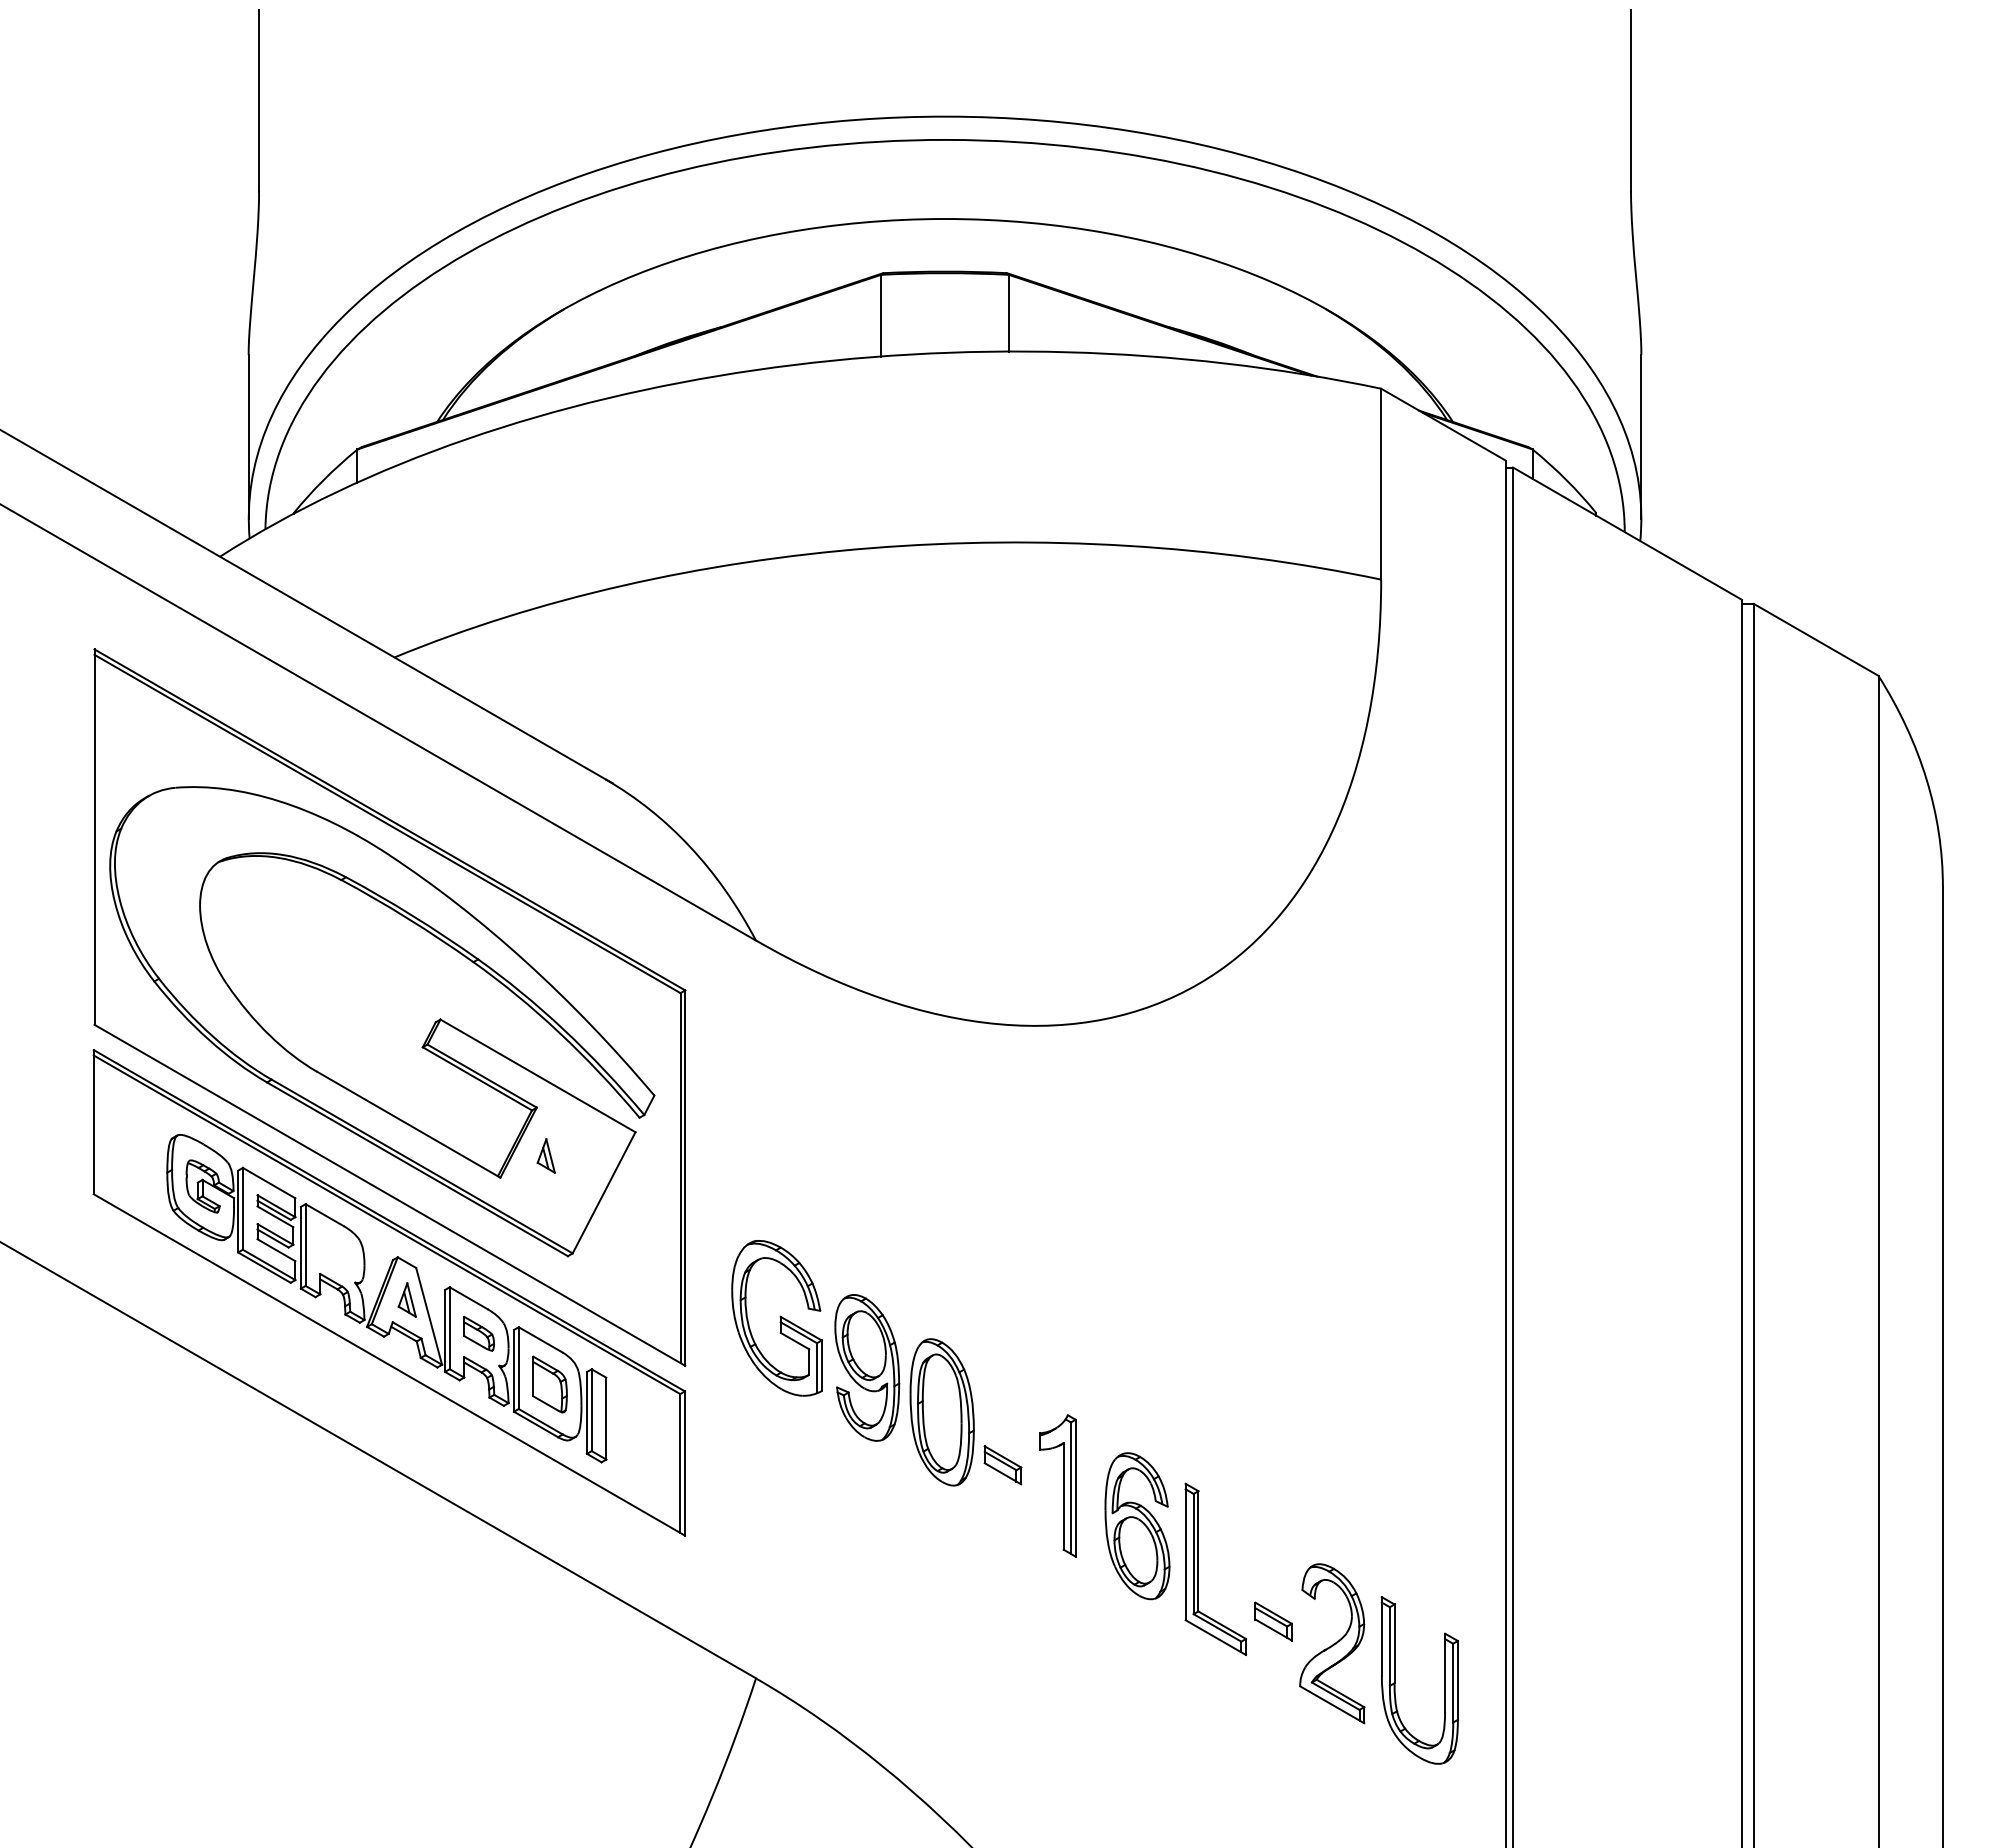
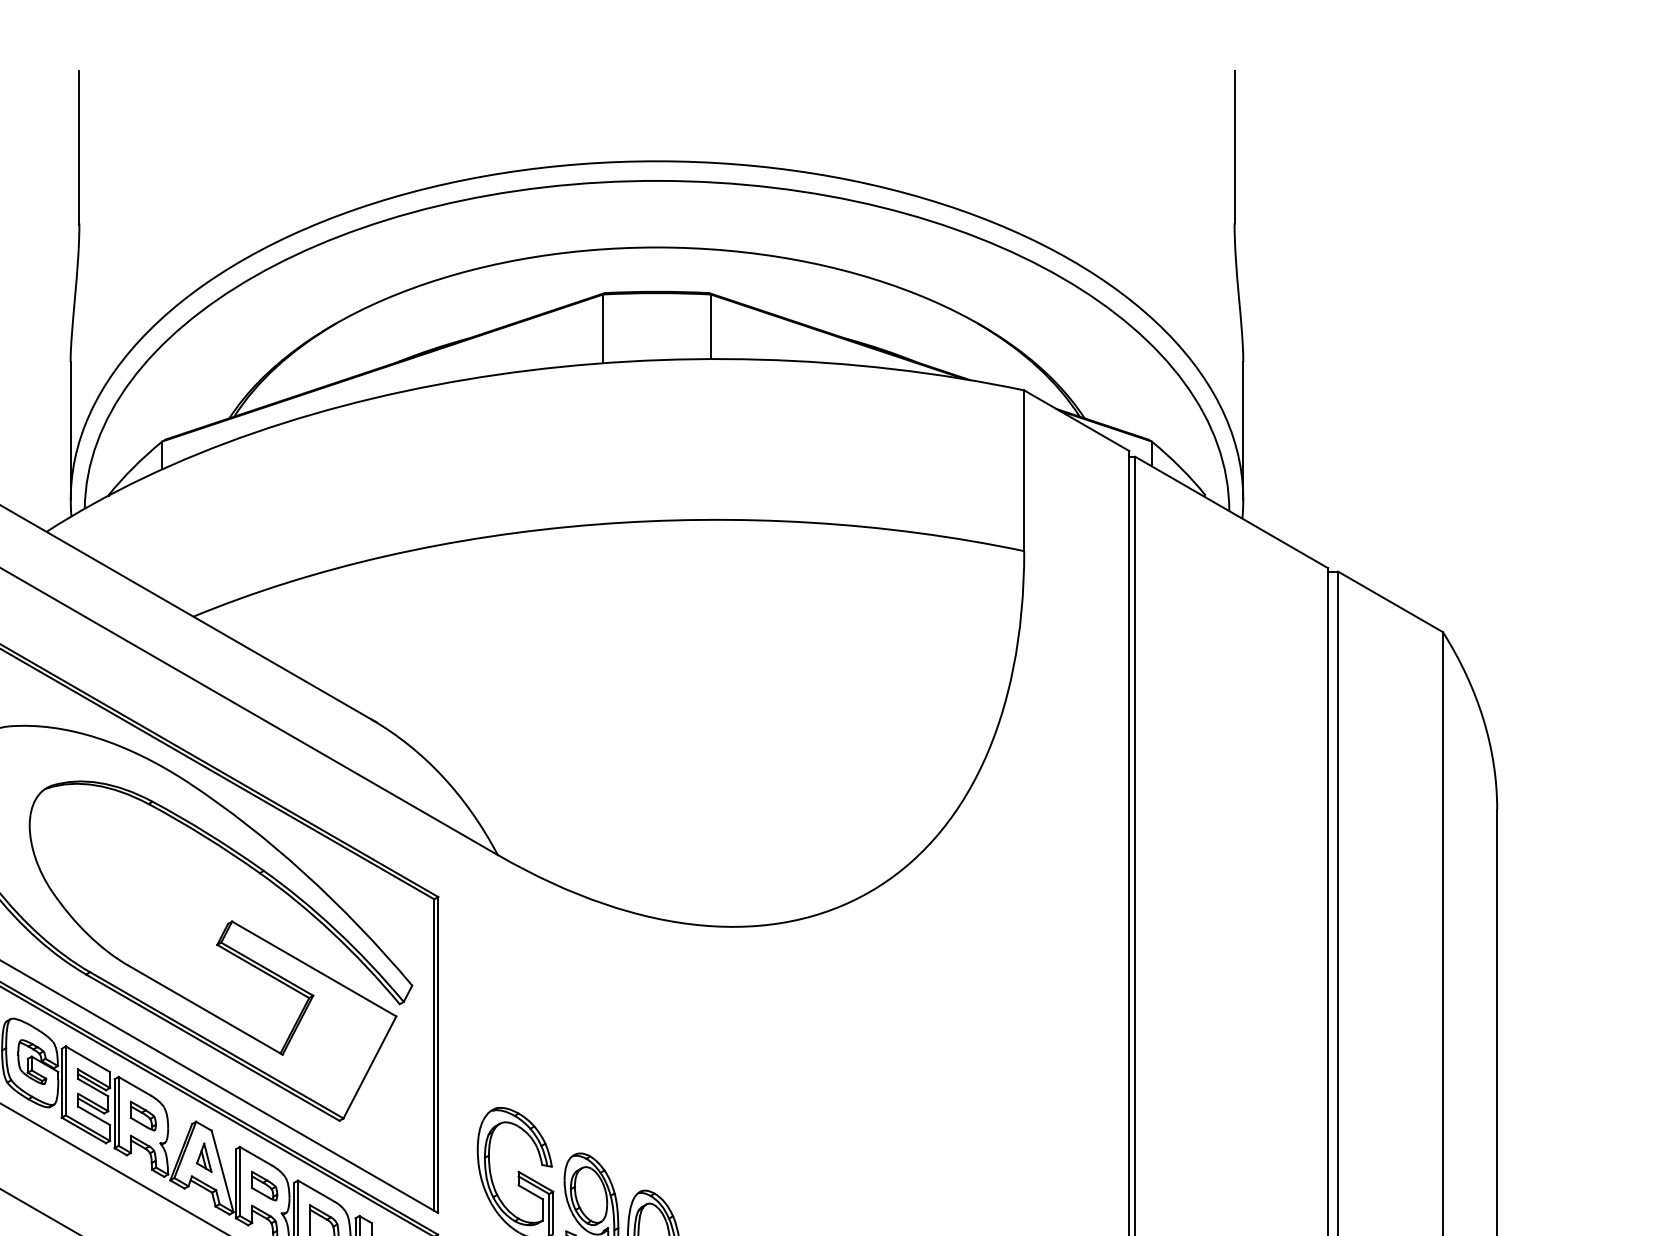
part: (545, 1155) -> (320, 1036), removed
part: (334, 1250) -> (142, 1116), added

